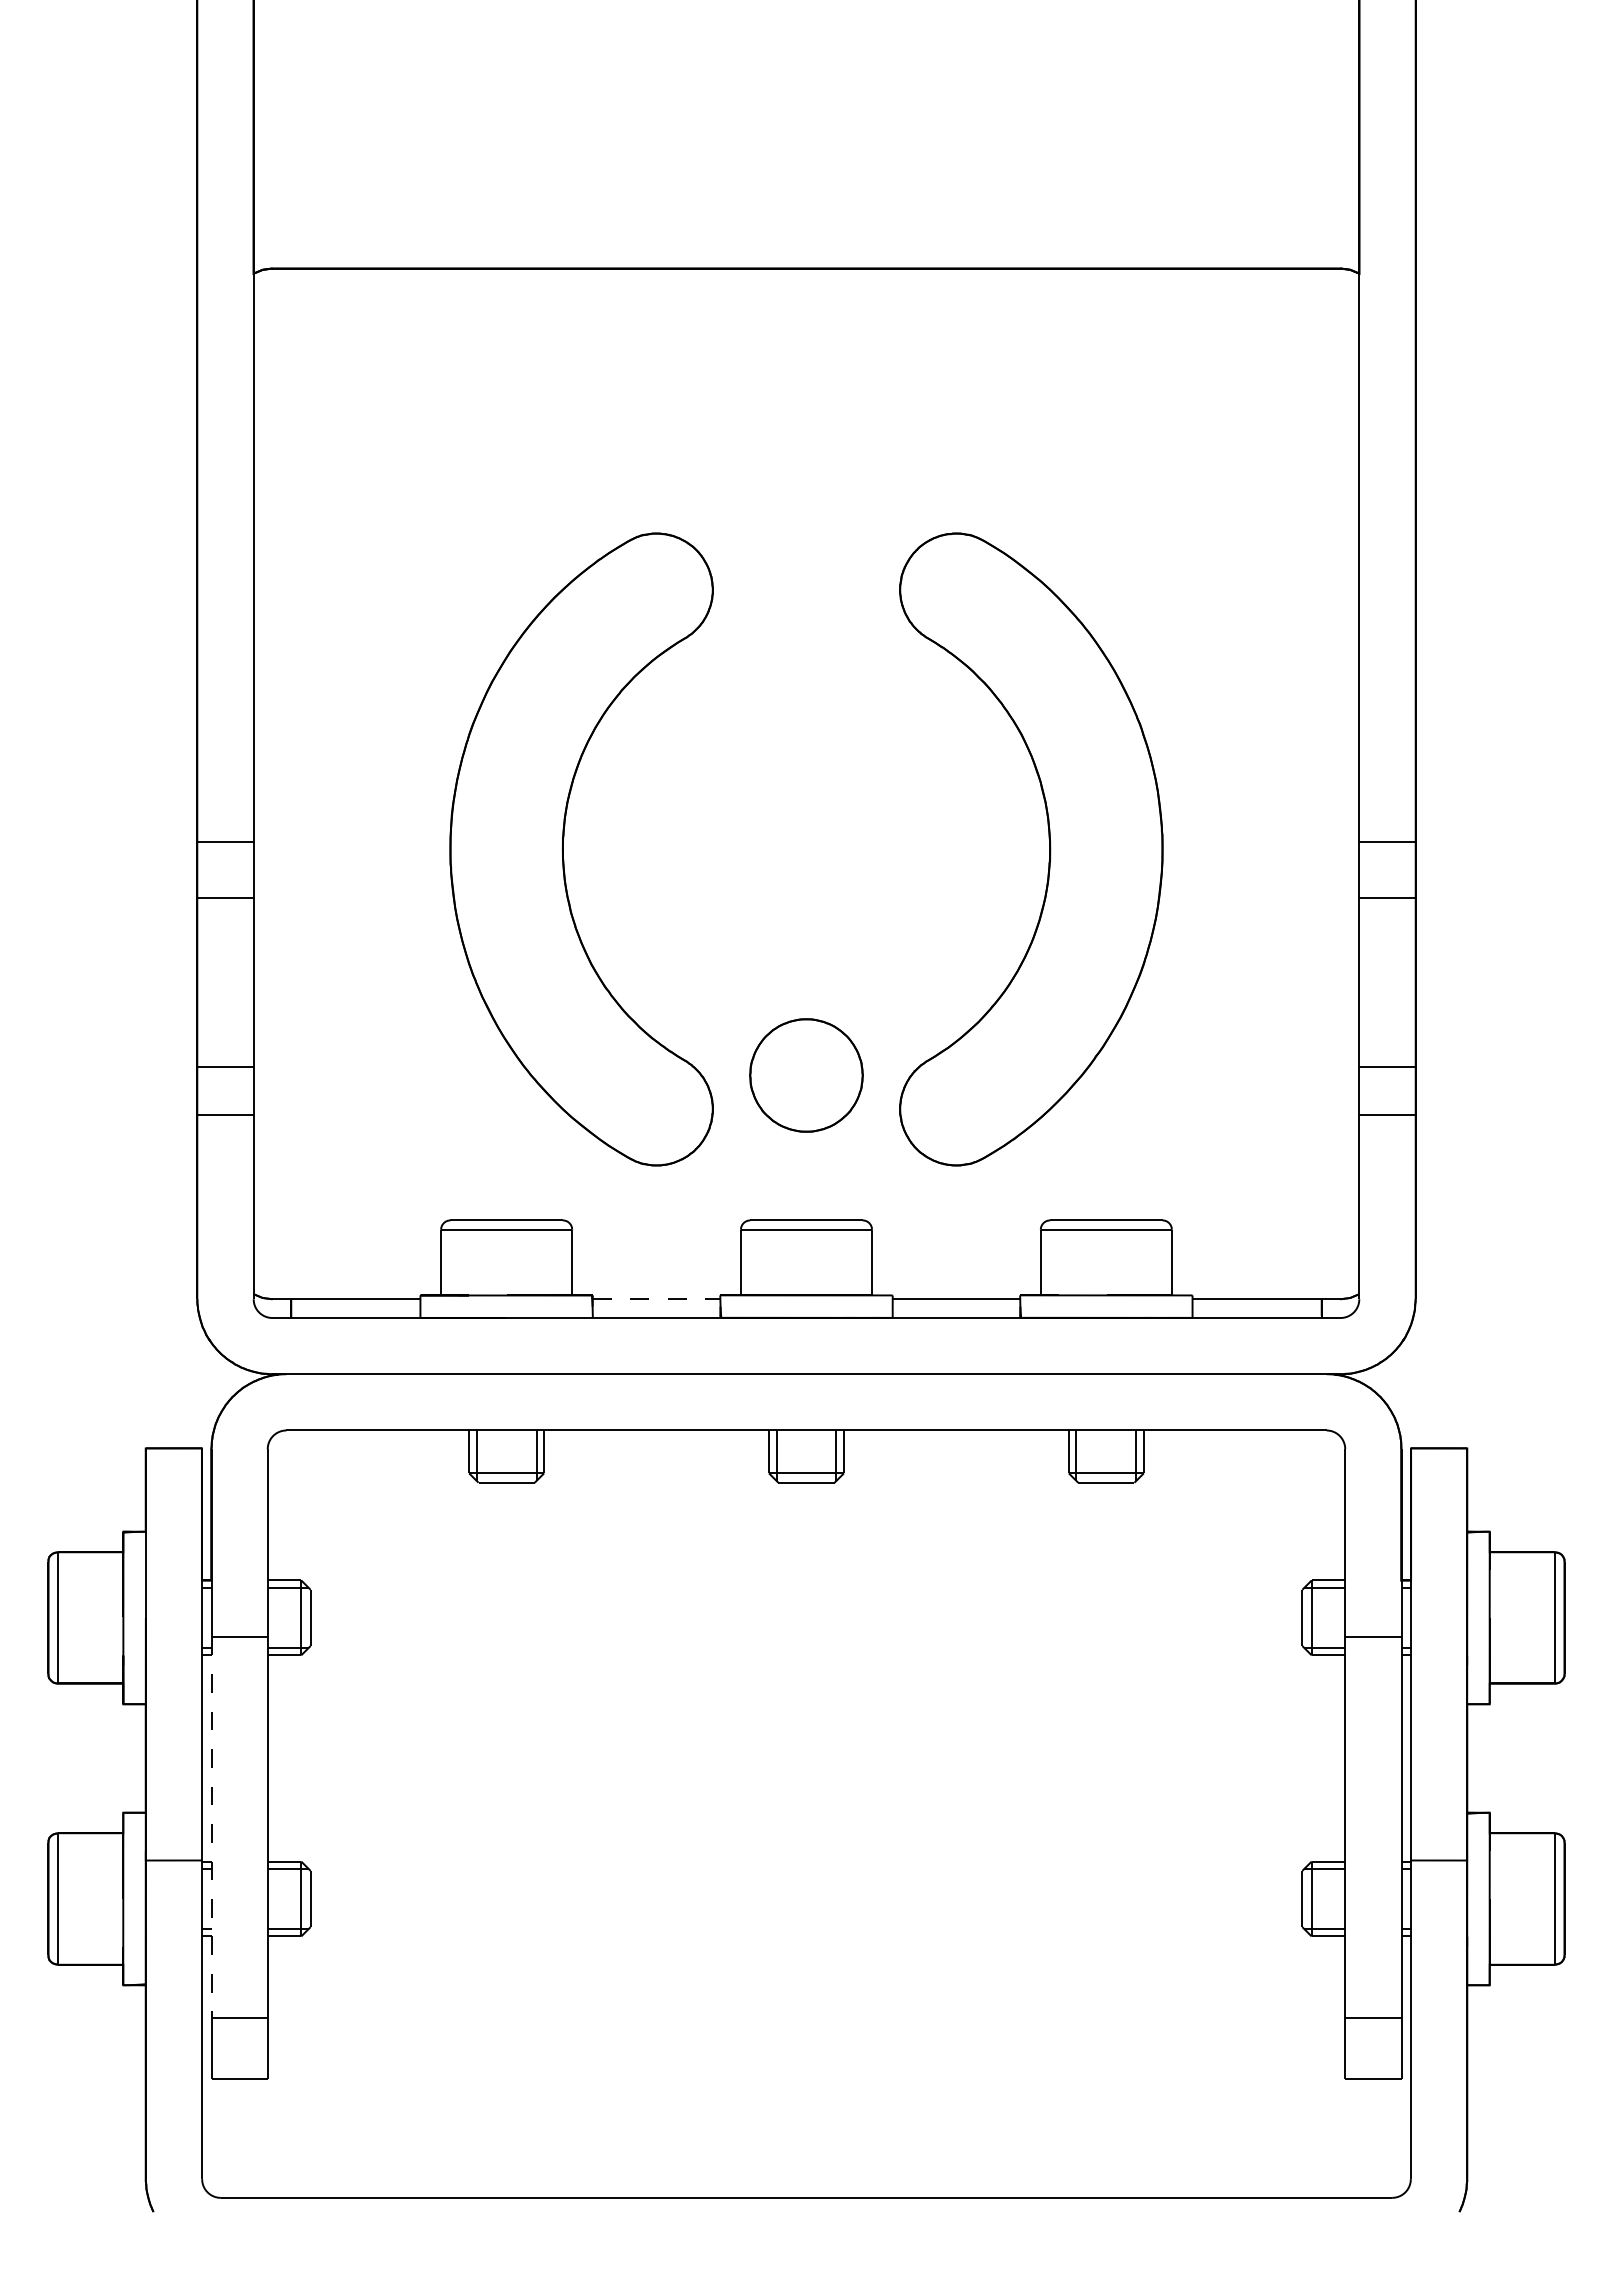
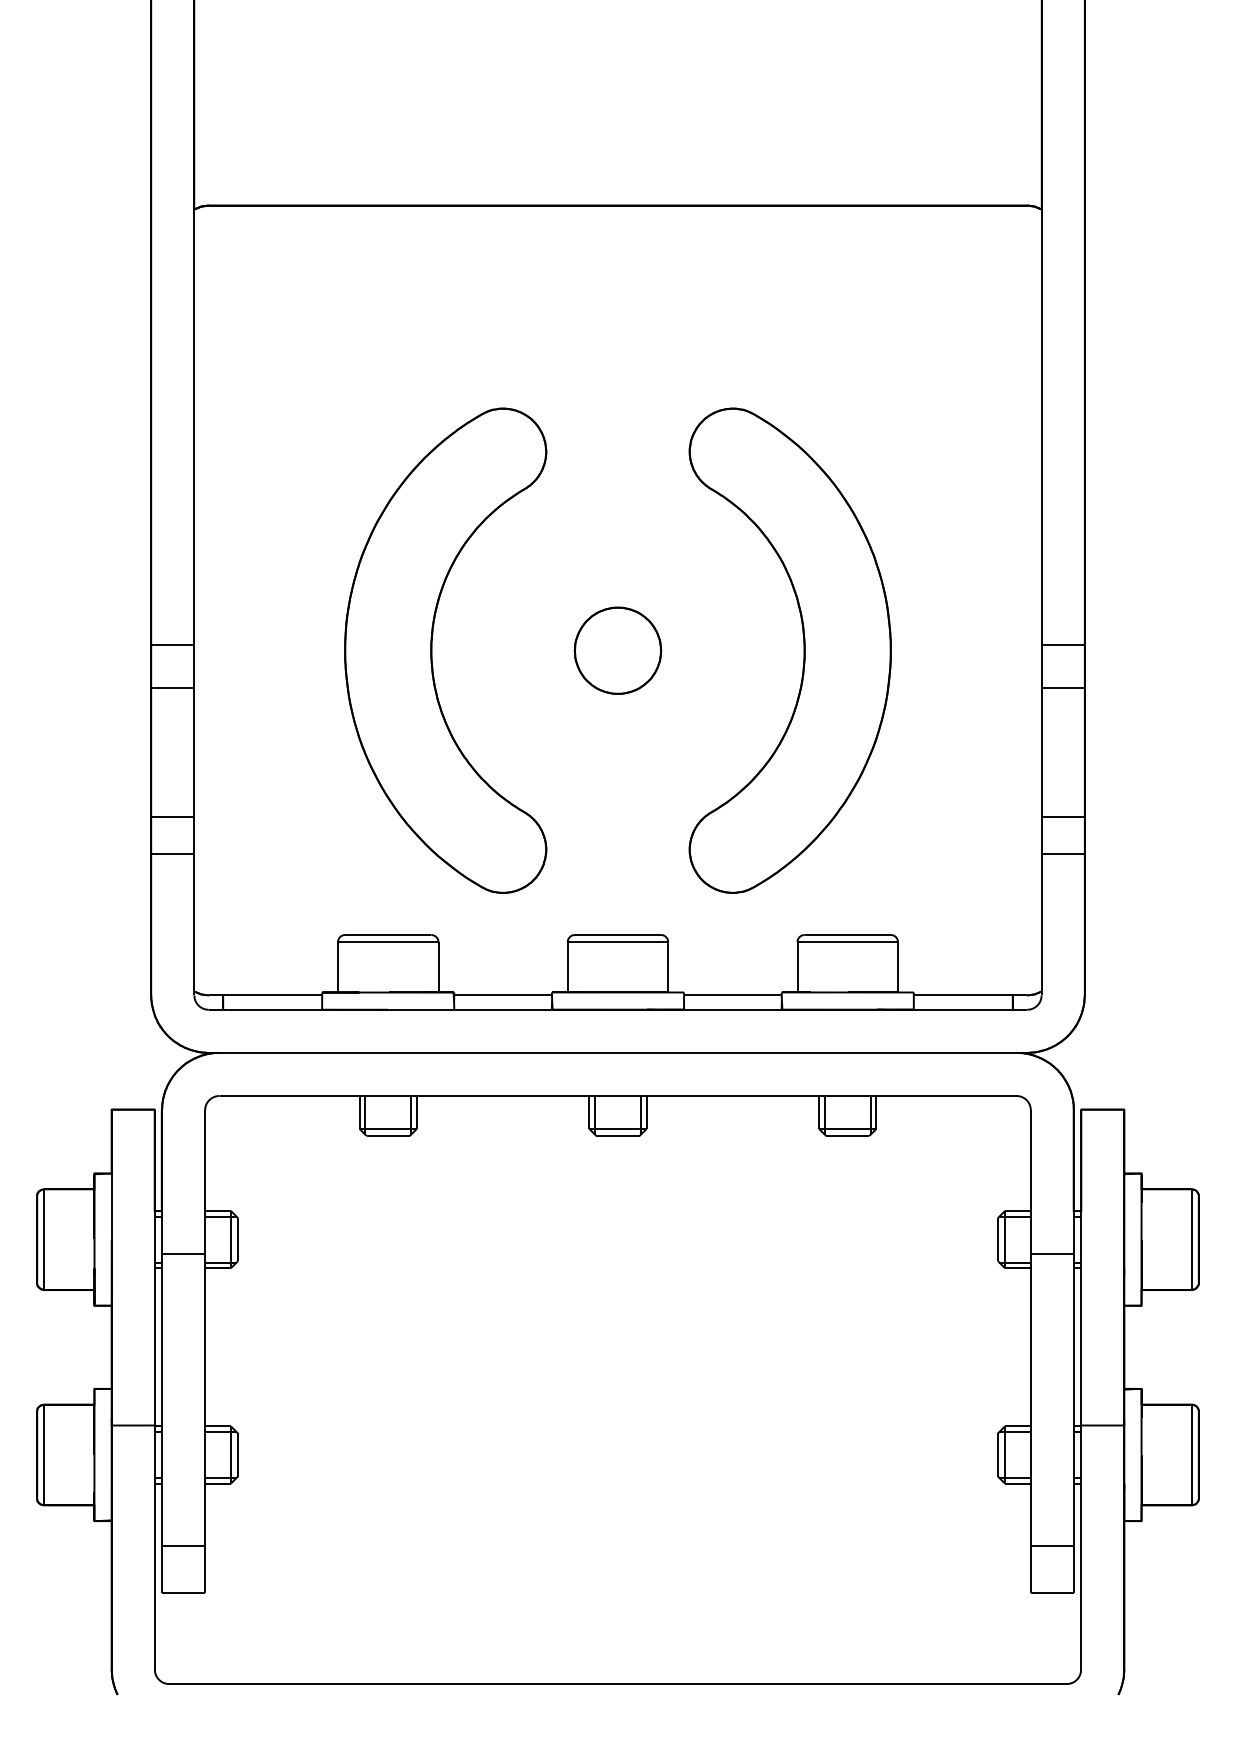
part: (806, 1075) -> (618, 650), moved
line: (656, 1299) -> (503, 995), dashed -> solid
line: (211, 1827) -> (162, 1400), dashed -> solid

